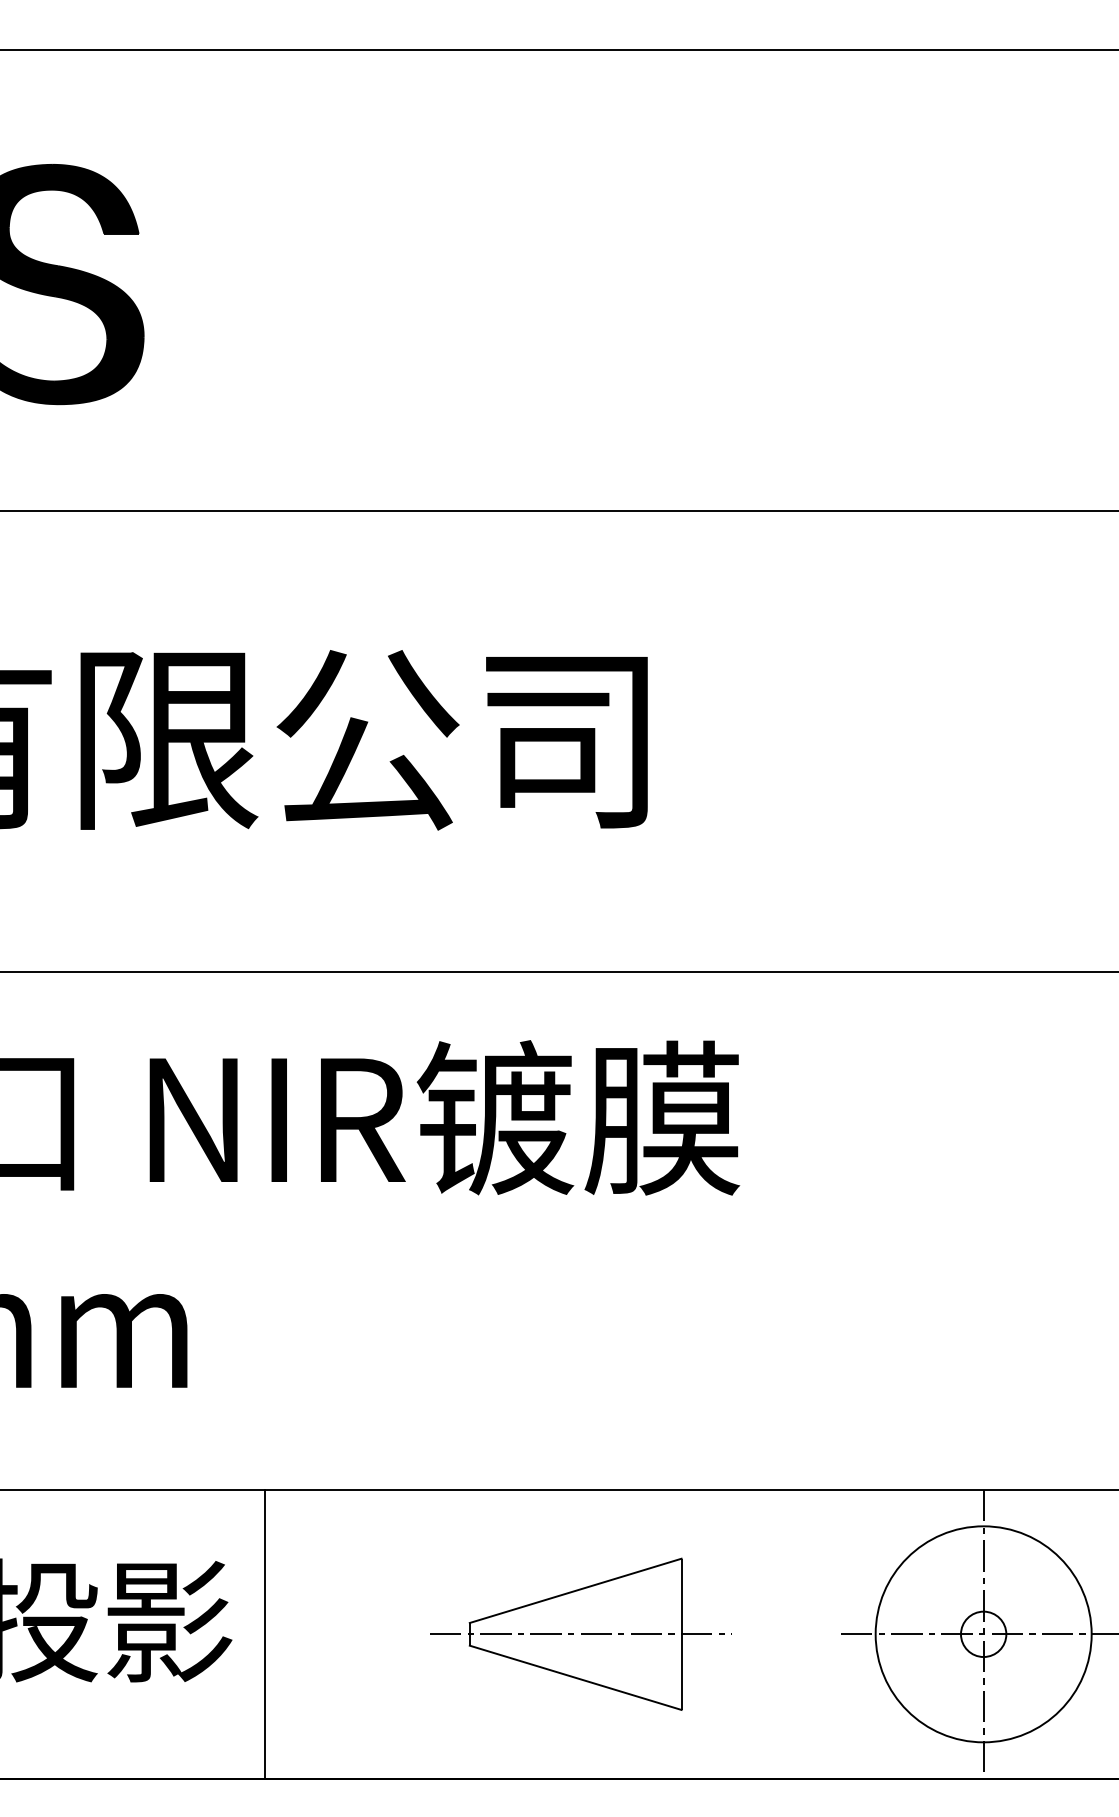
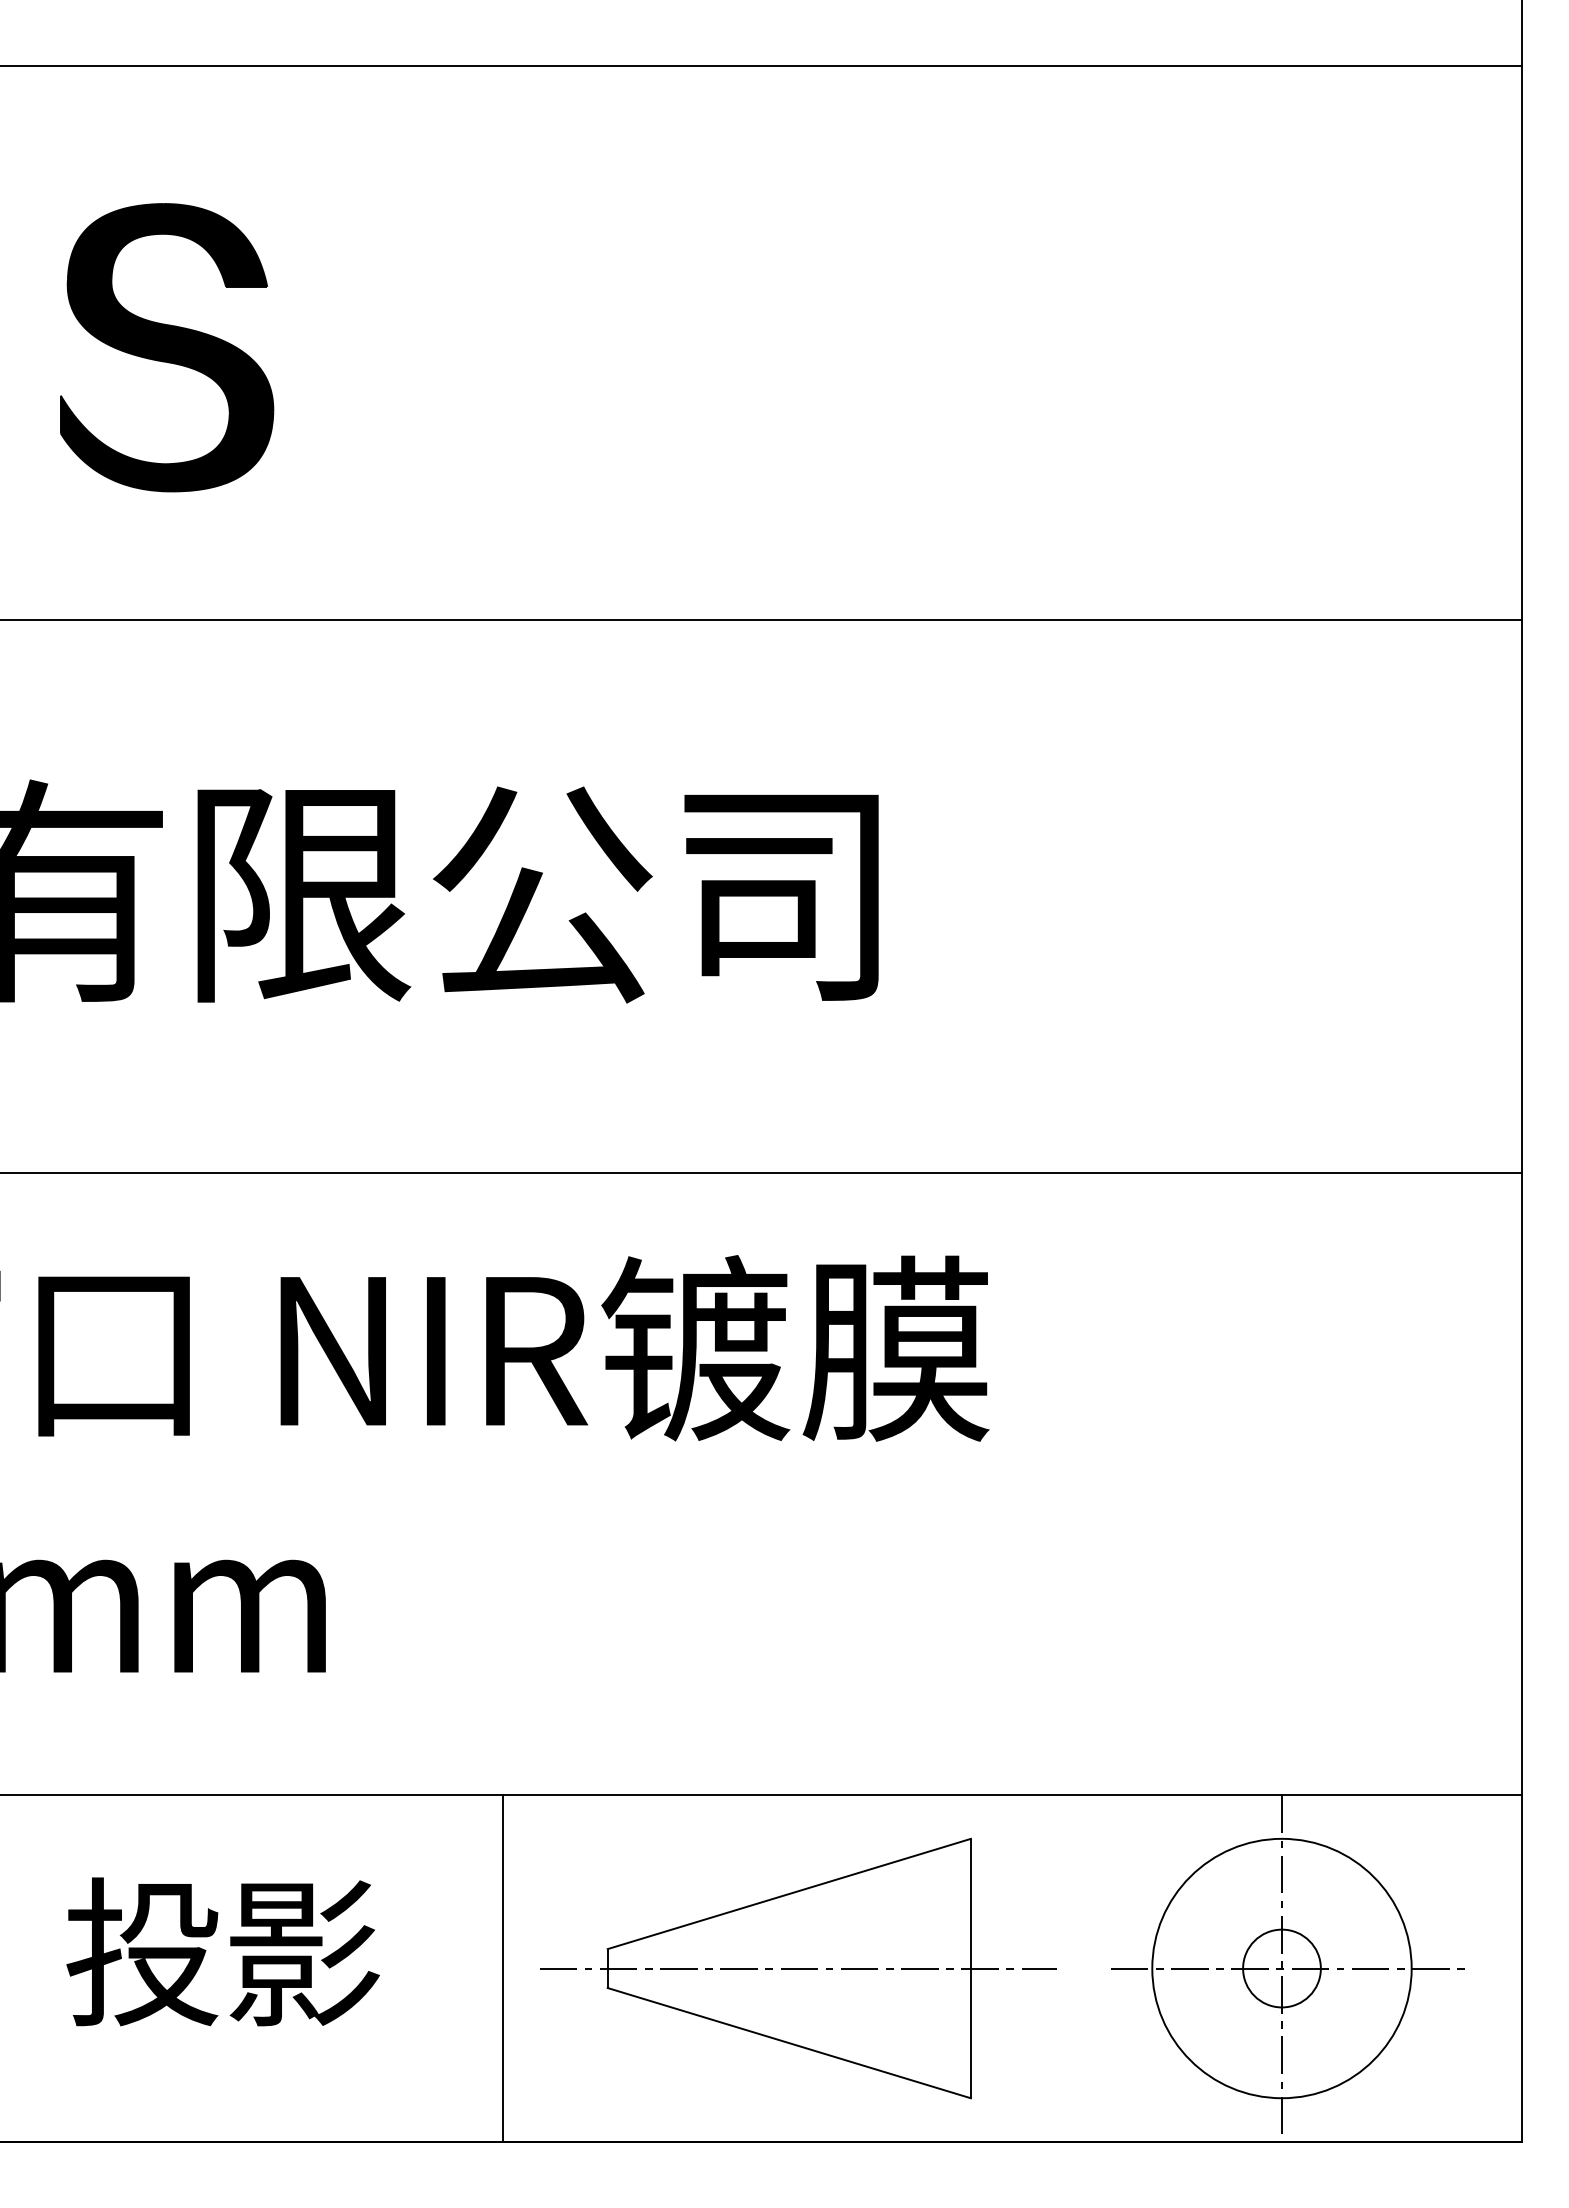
line: (265, 1634) -> (503, 1968), moved
part: (581, 1634) -> (798, 1968), size x1.43
circle: (983, 1634) -> (1281, 1968), size x1.43

